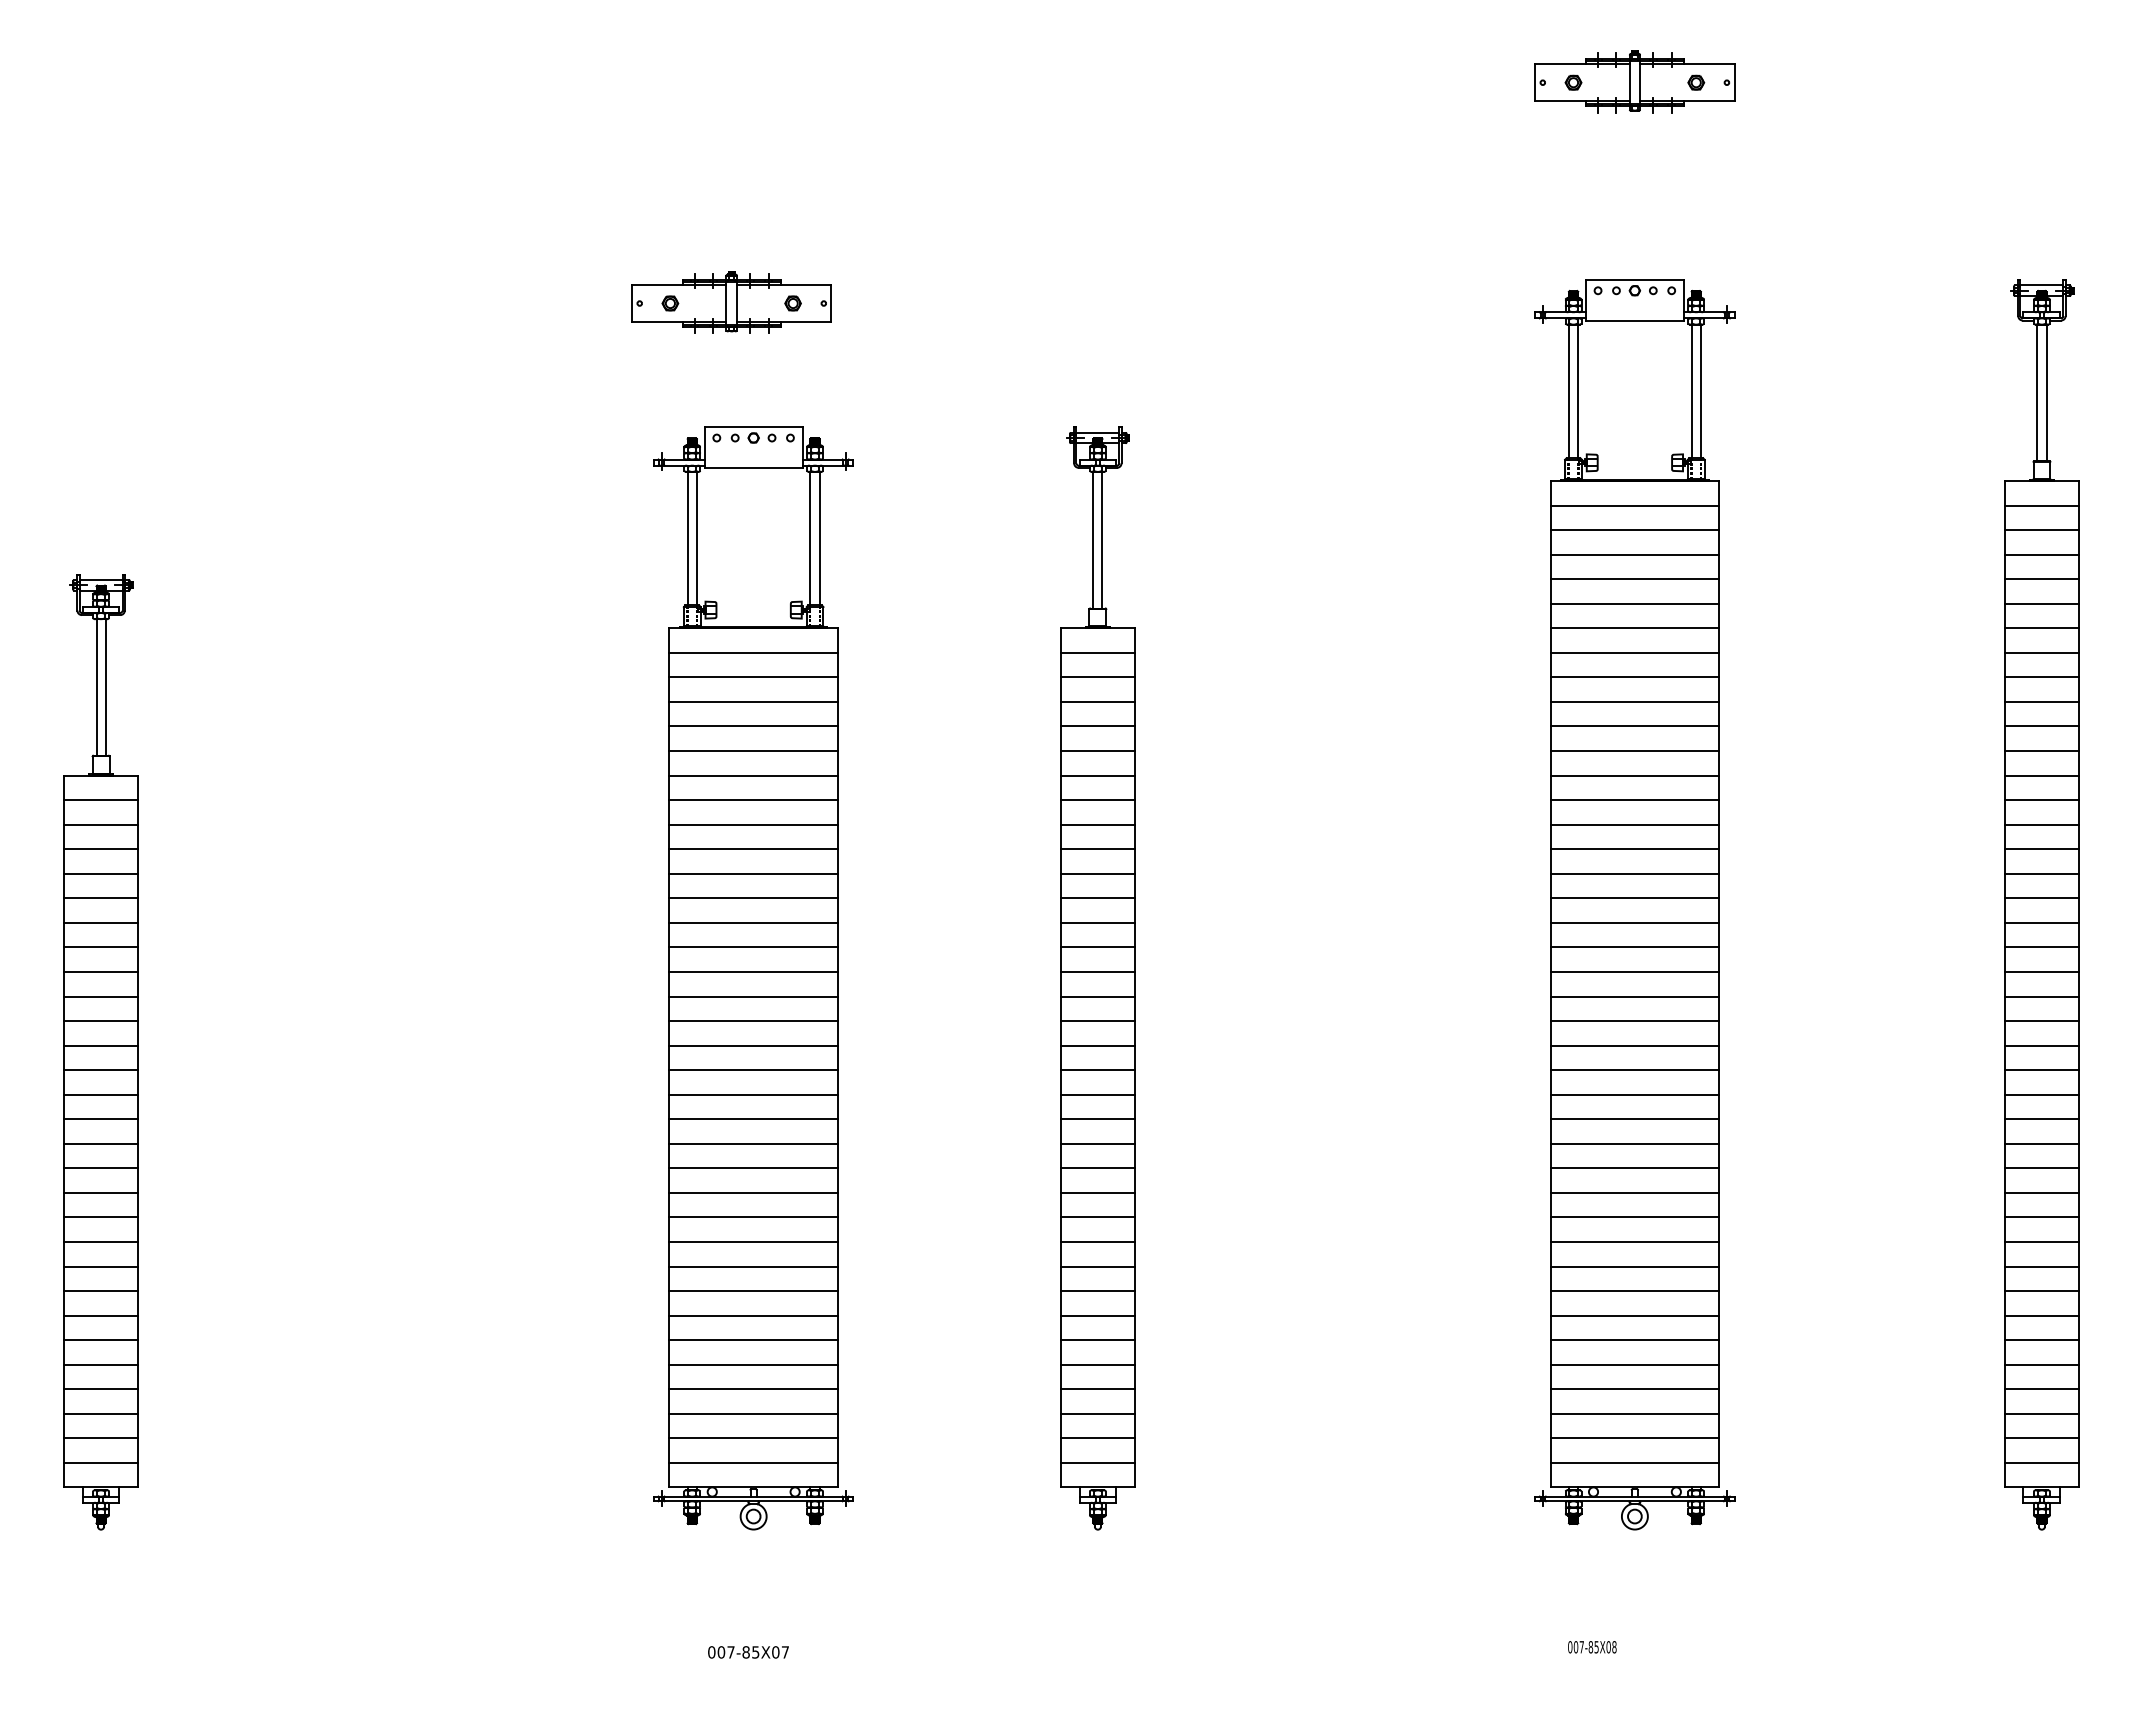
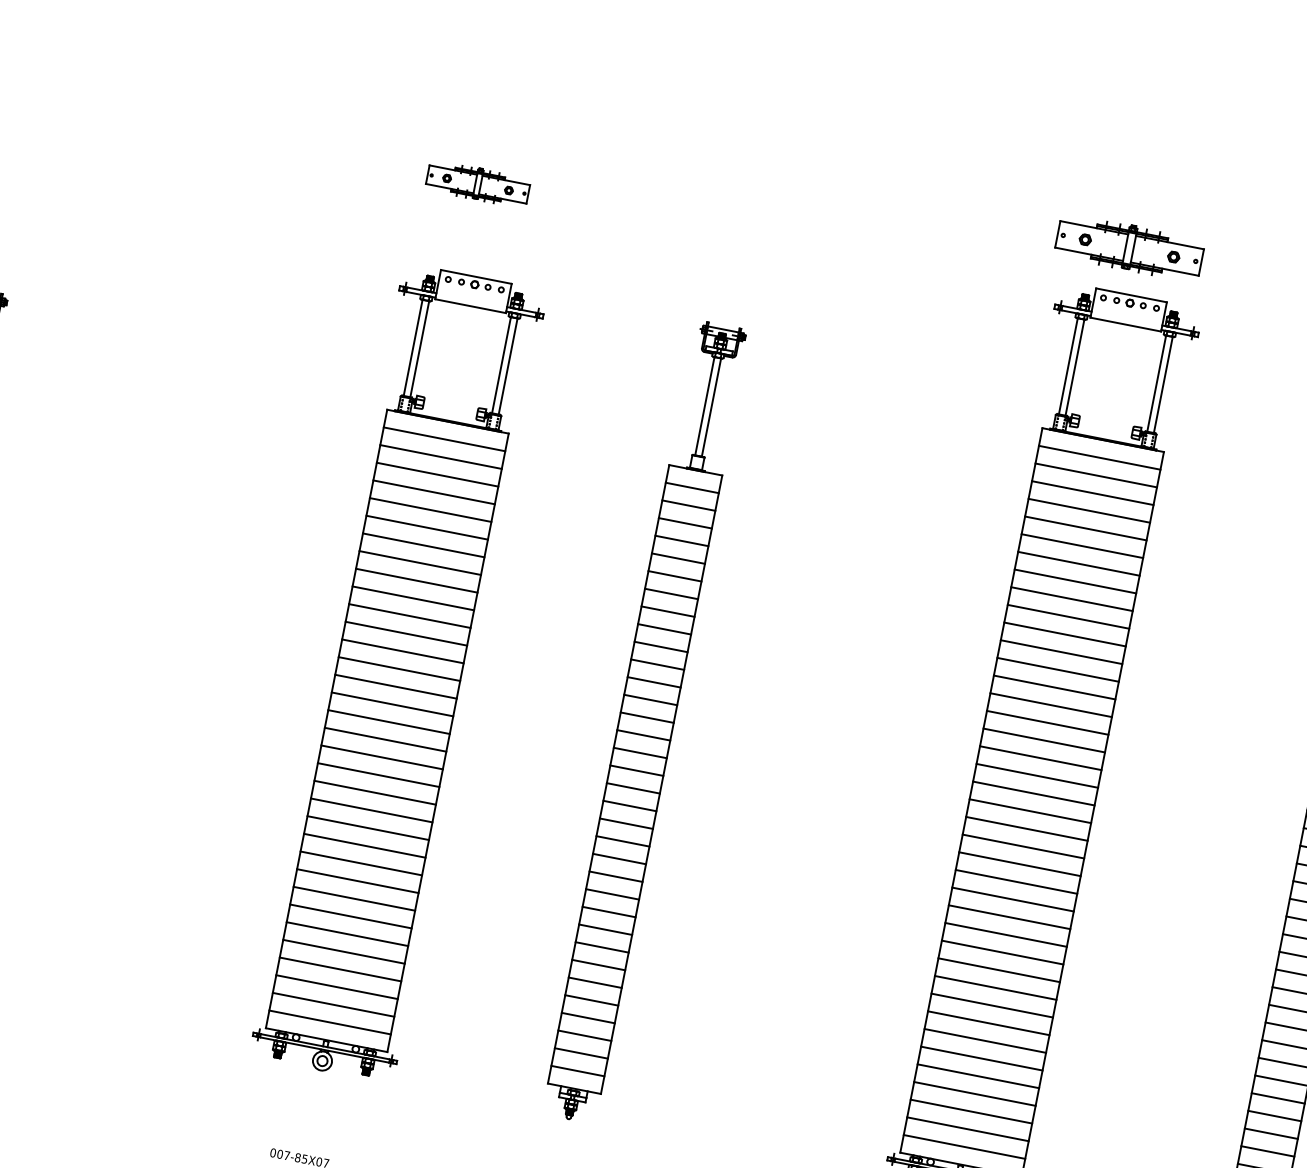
part: (1634, 81) -> (1129, 247), moved
part: (731, 302) -> (478, 184), size x0.7

